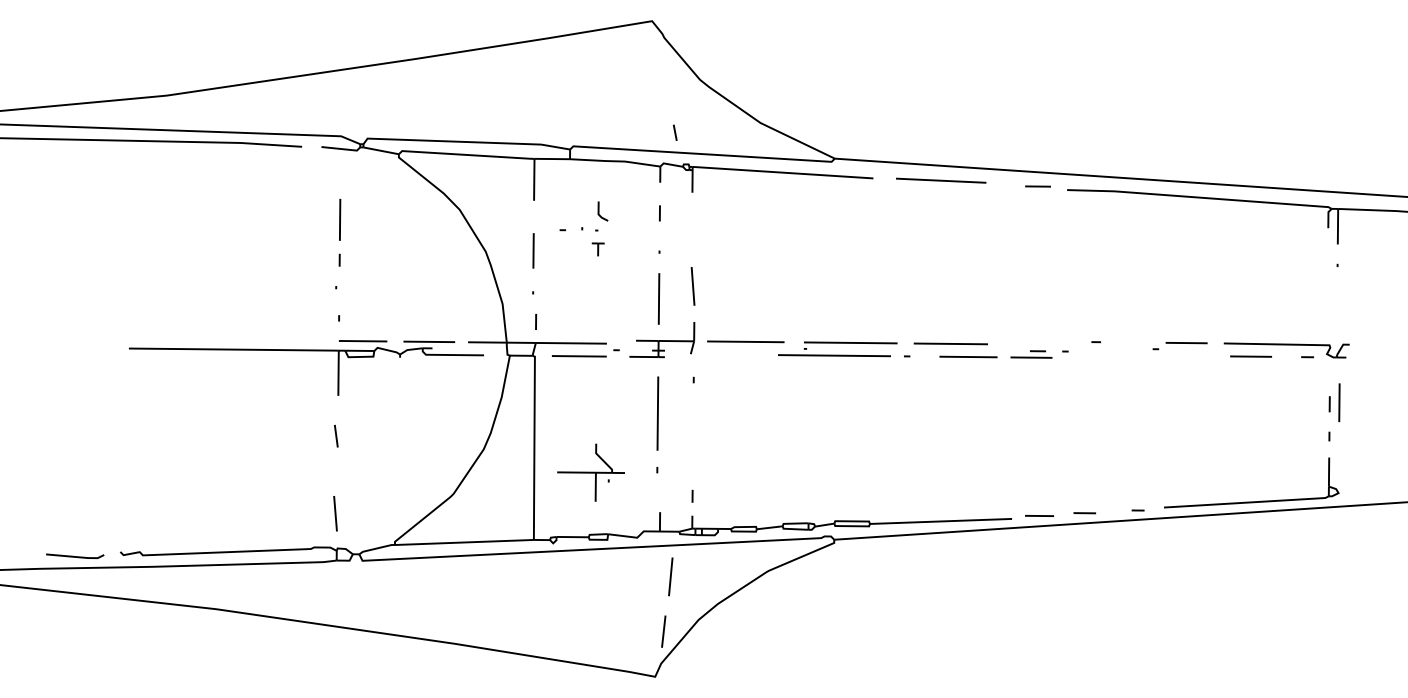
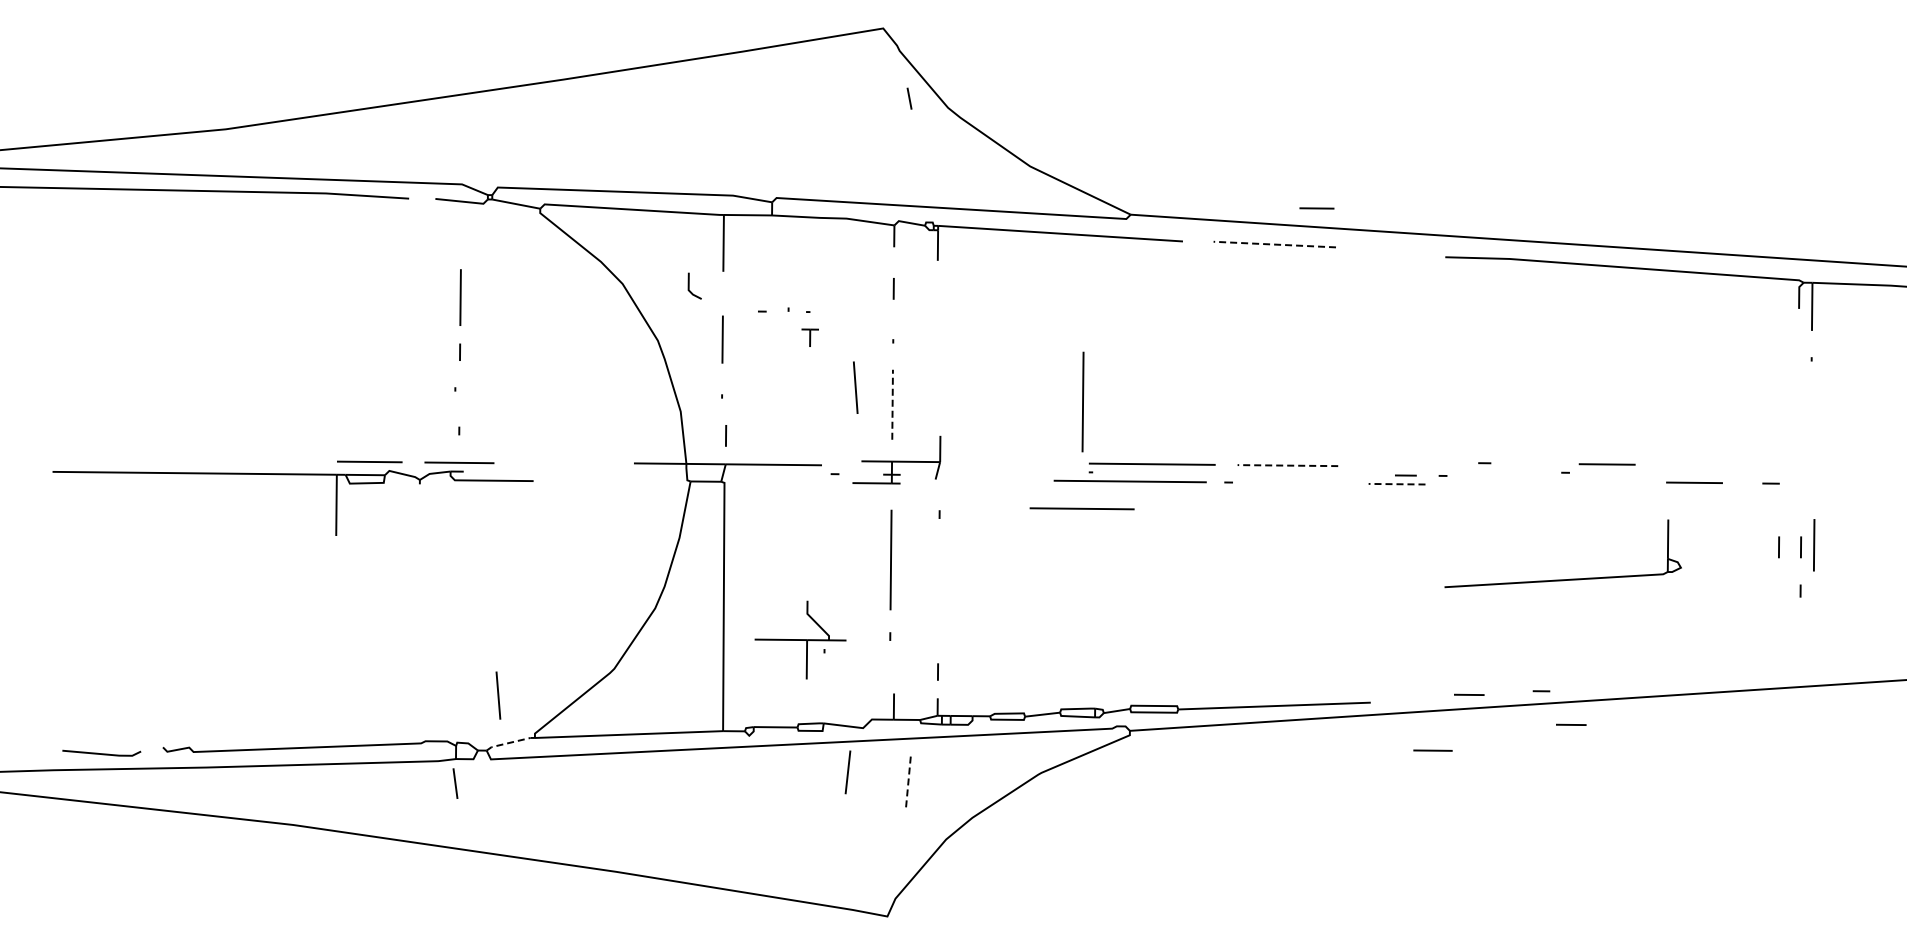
line: (675, 132) -> (909, 98), moved
line: (940, 180) -> (1274, 244), solid -> dashed
line: (1037, 186) -> (1316, 208), moved
line: (599, 210) -> (689, 285), moved
line: (692, 286) -> (855, 387), moved
line: (799, 296) -> (1082, 401), added
line: (658, 298) -> (892, 404), solid -> dashed
line: (745, 341) -> (1081, 508), moved
line: (950, 343) -> (1287, 465), solid -> dashed
part: (1286, 345) -> (1742, 467), removed
part: (306, 351) -> (292, 475), moved
line: (579, 356) -> (784, 482), removed
line: (968, 357) -> (1311, 483), removed
line: (1031, 357) -> (1396, 484), solid -> dashed
line: (1313, 404) -> (1778, 547), added
line: (336, 436) -> (455, 783), moved
part: (1251, 501) -> (1562, 579), moved
line: (335, 513) -> (498, 695), moved
line: (1039, 515) -> (1432, 750), moved
line: (1160, 535) -> (1571, 724), added
line: (376, 548) -> (510, 742), solid -> dashed
line: (670, 576) -> (908, 780), solid -> dashed
line: (663, 631) -> (847, 772), moved

